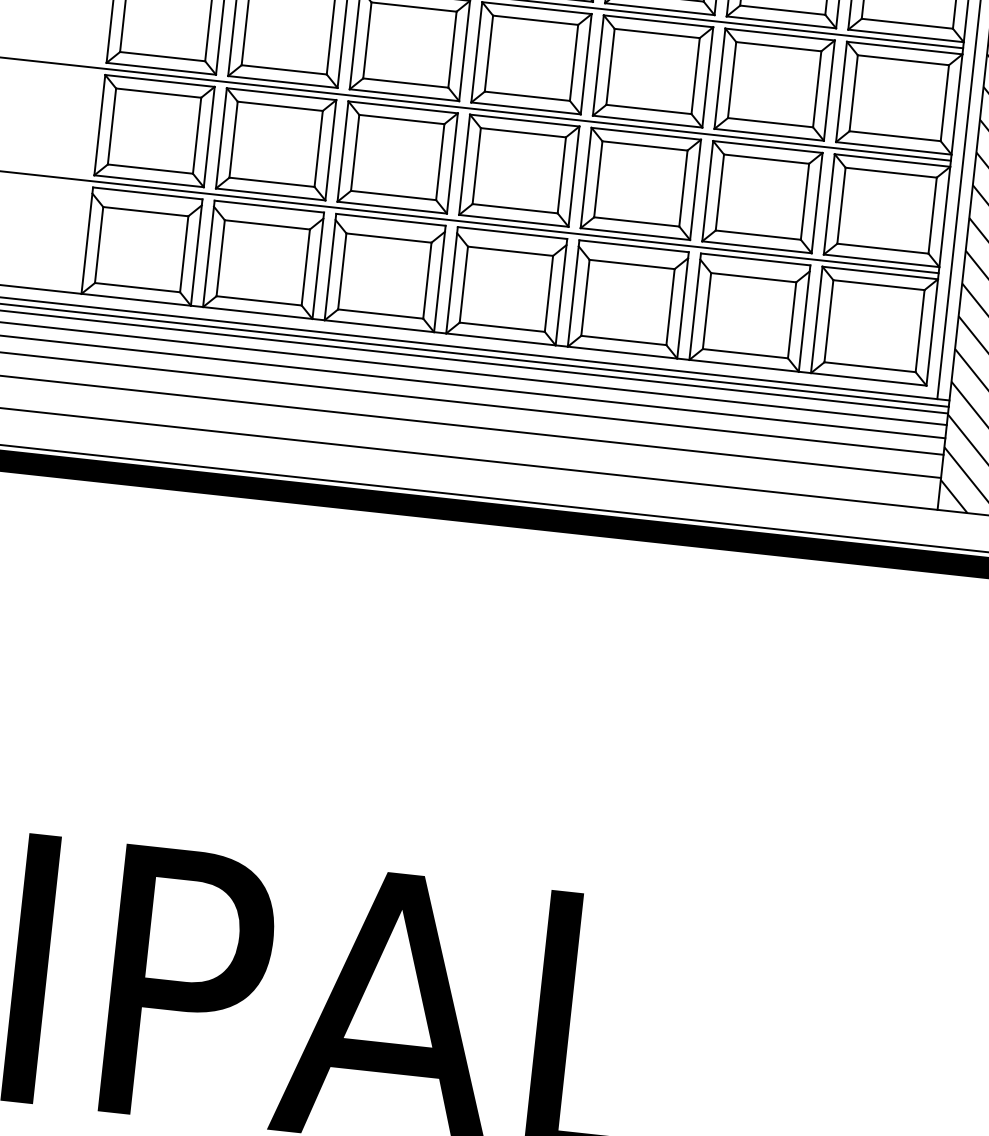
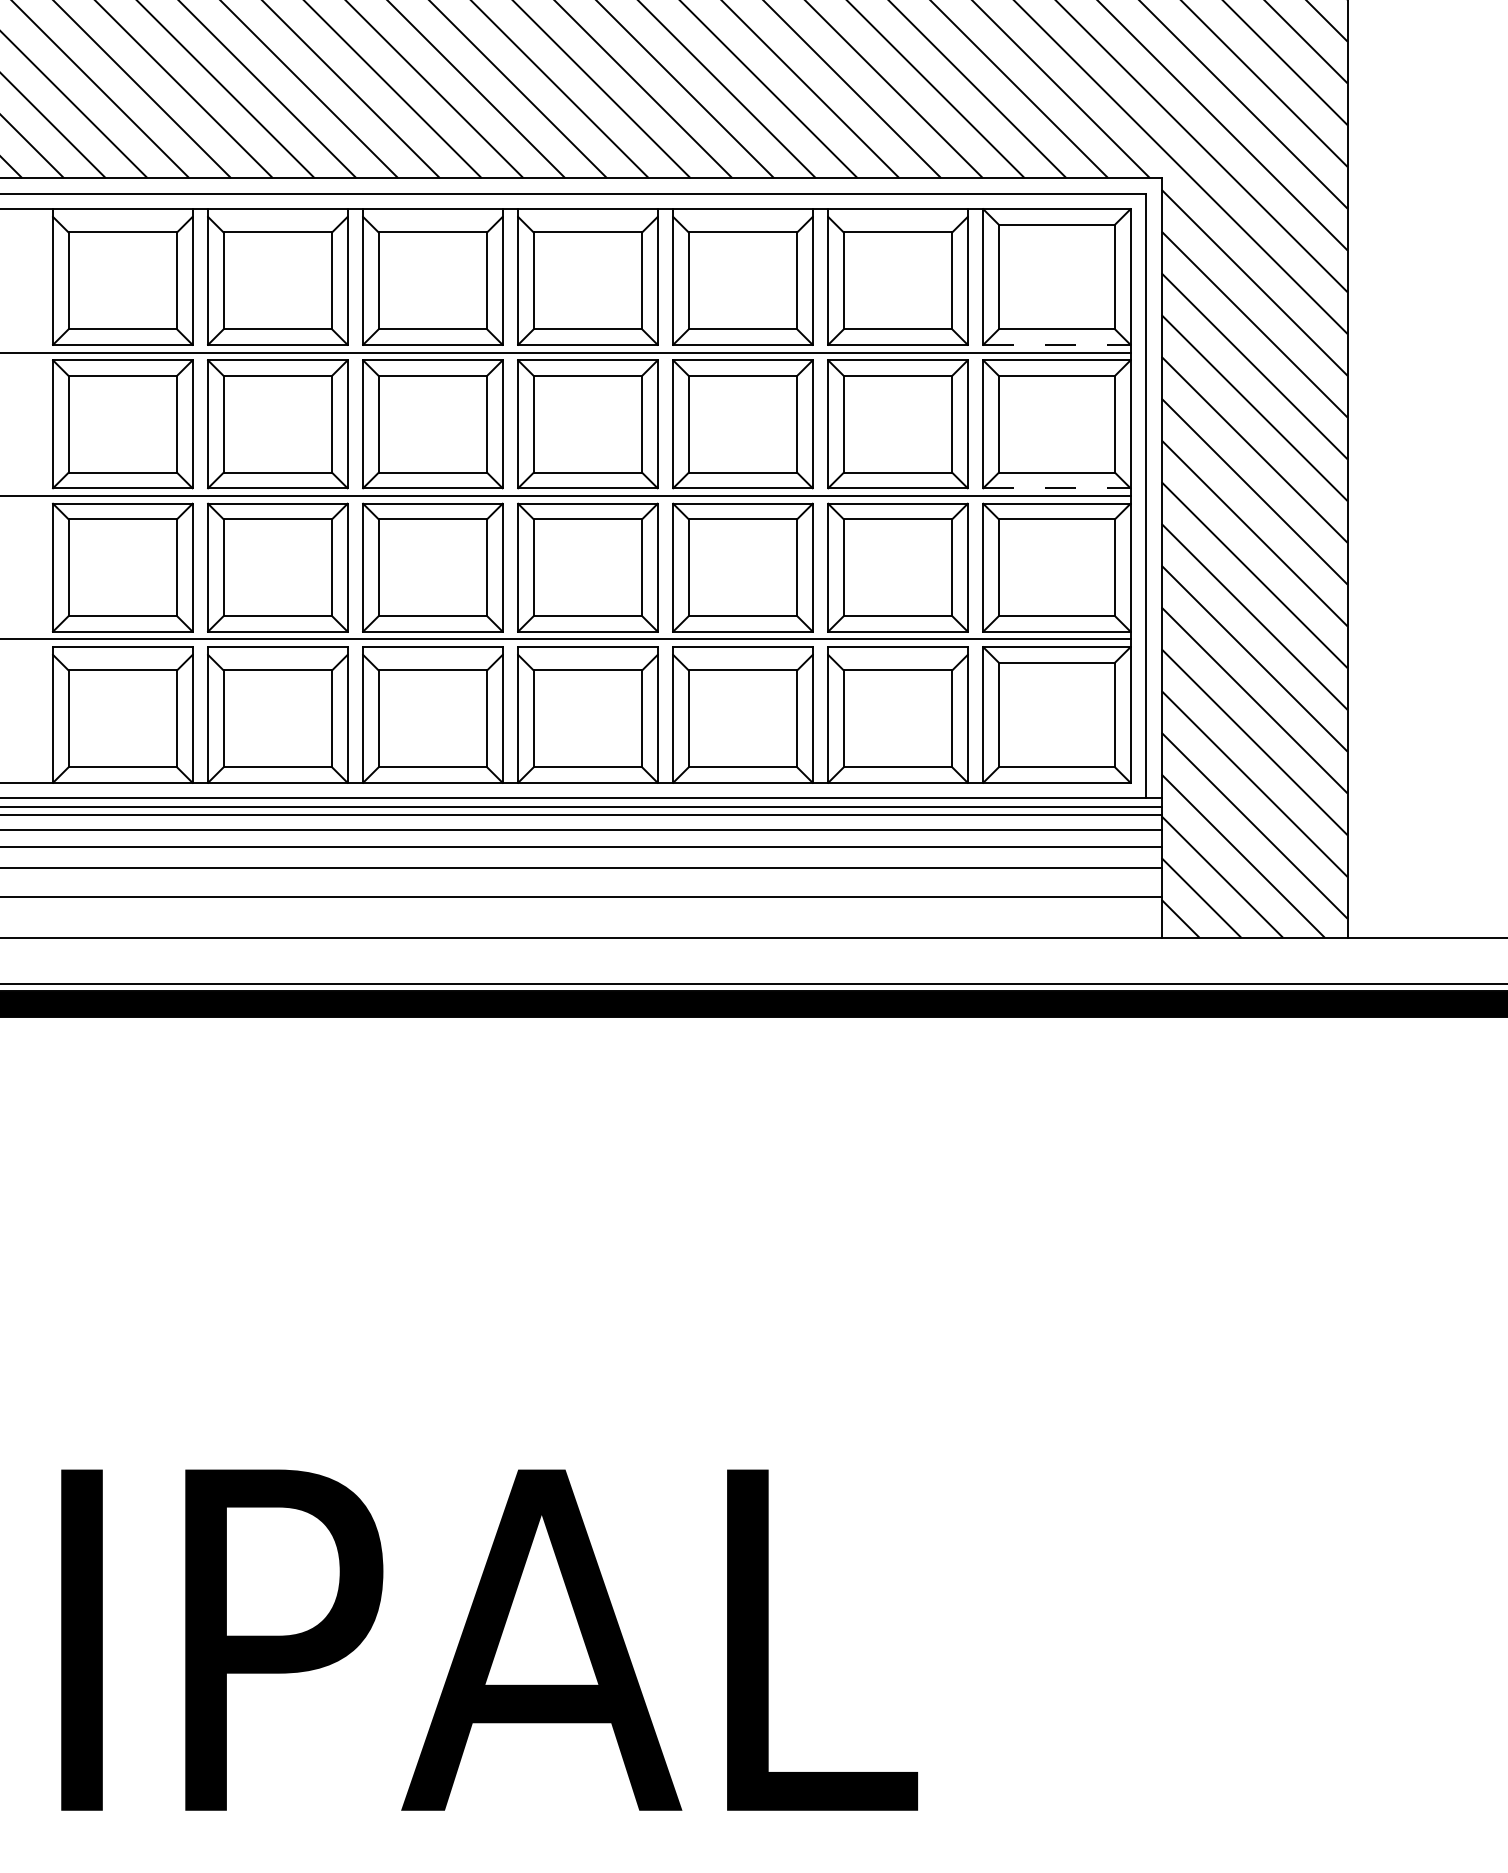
line: (905, 35) -> (1056, 344), solid -> dashed
line: (893, 148) -> (1056, 488), solid -> dashed

